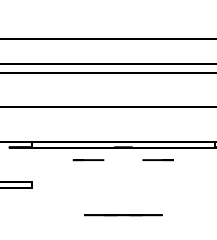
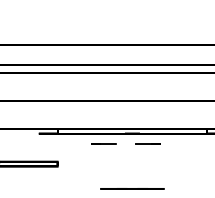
line: (157, 159) -> (147, 143), moved

